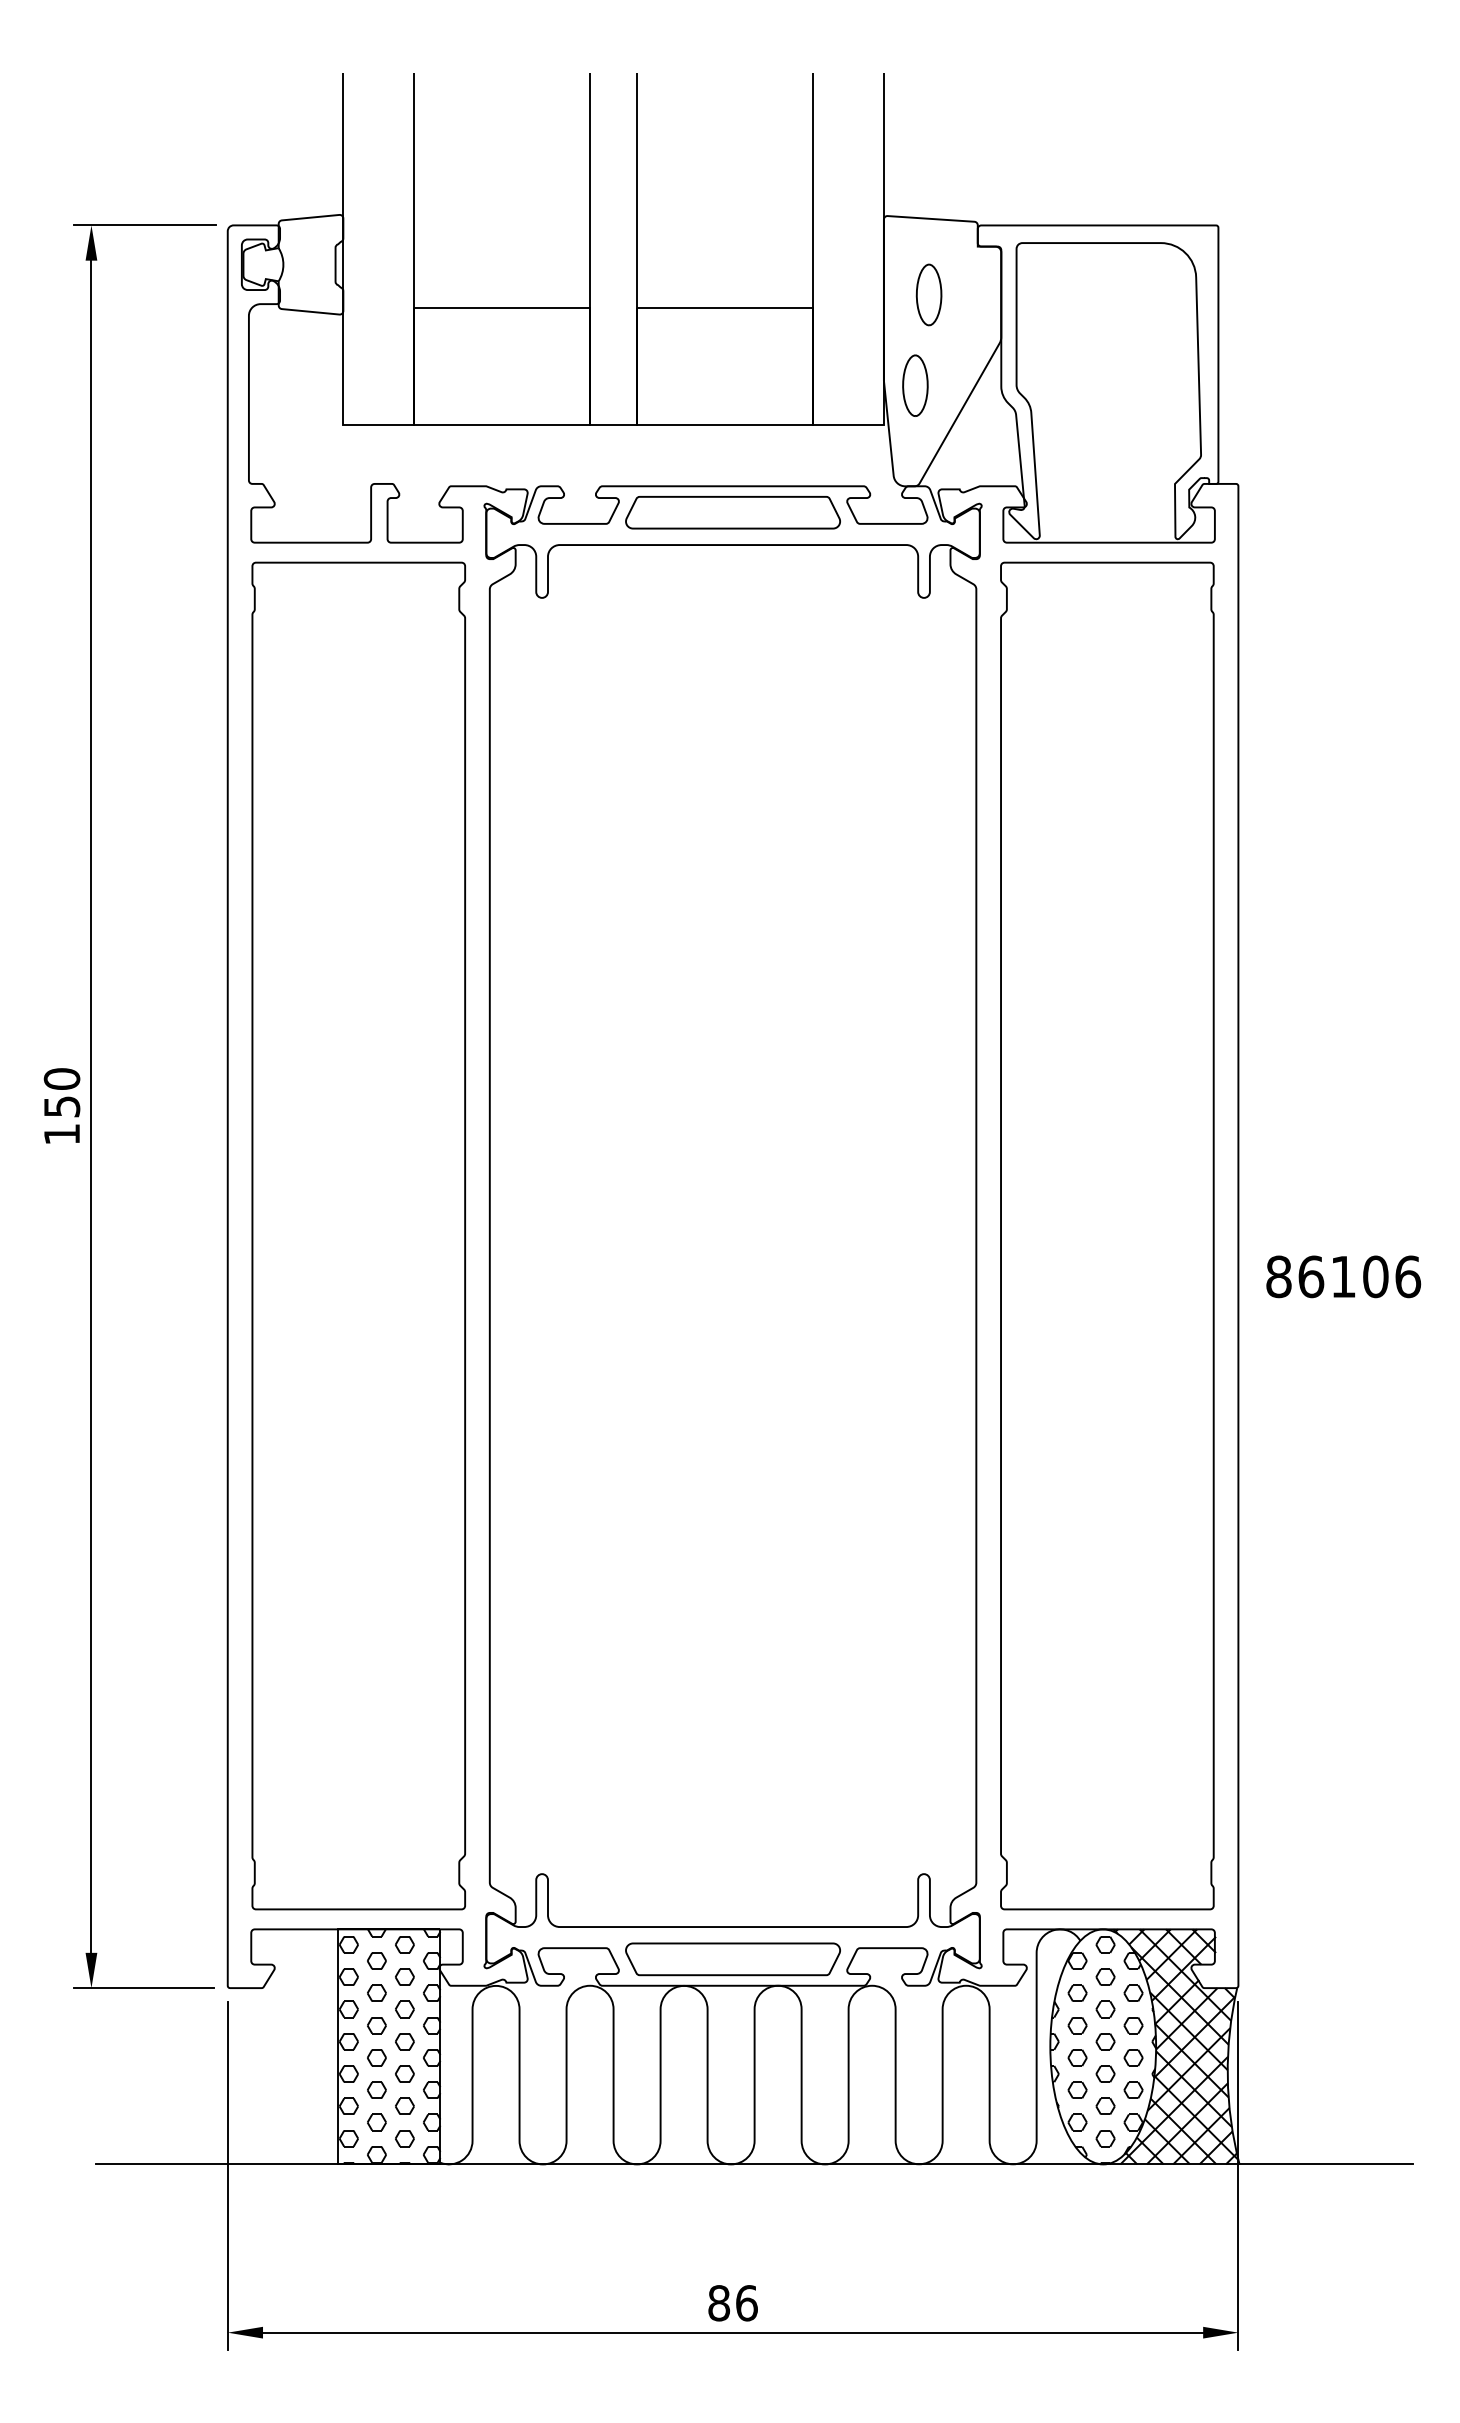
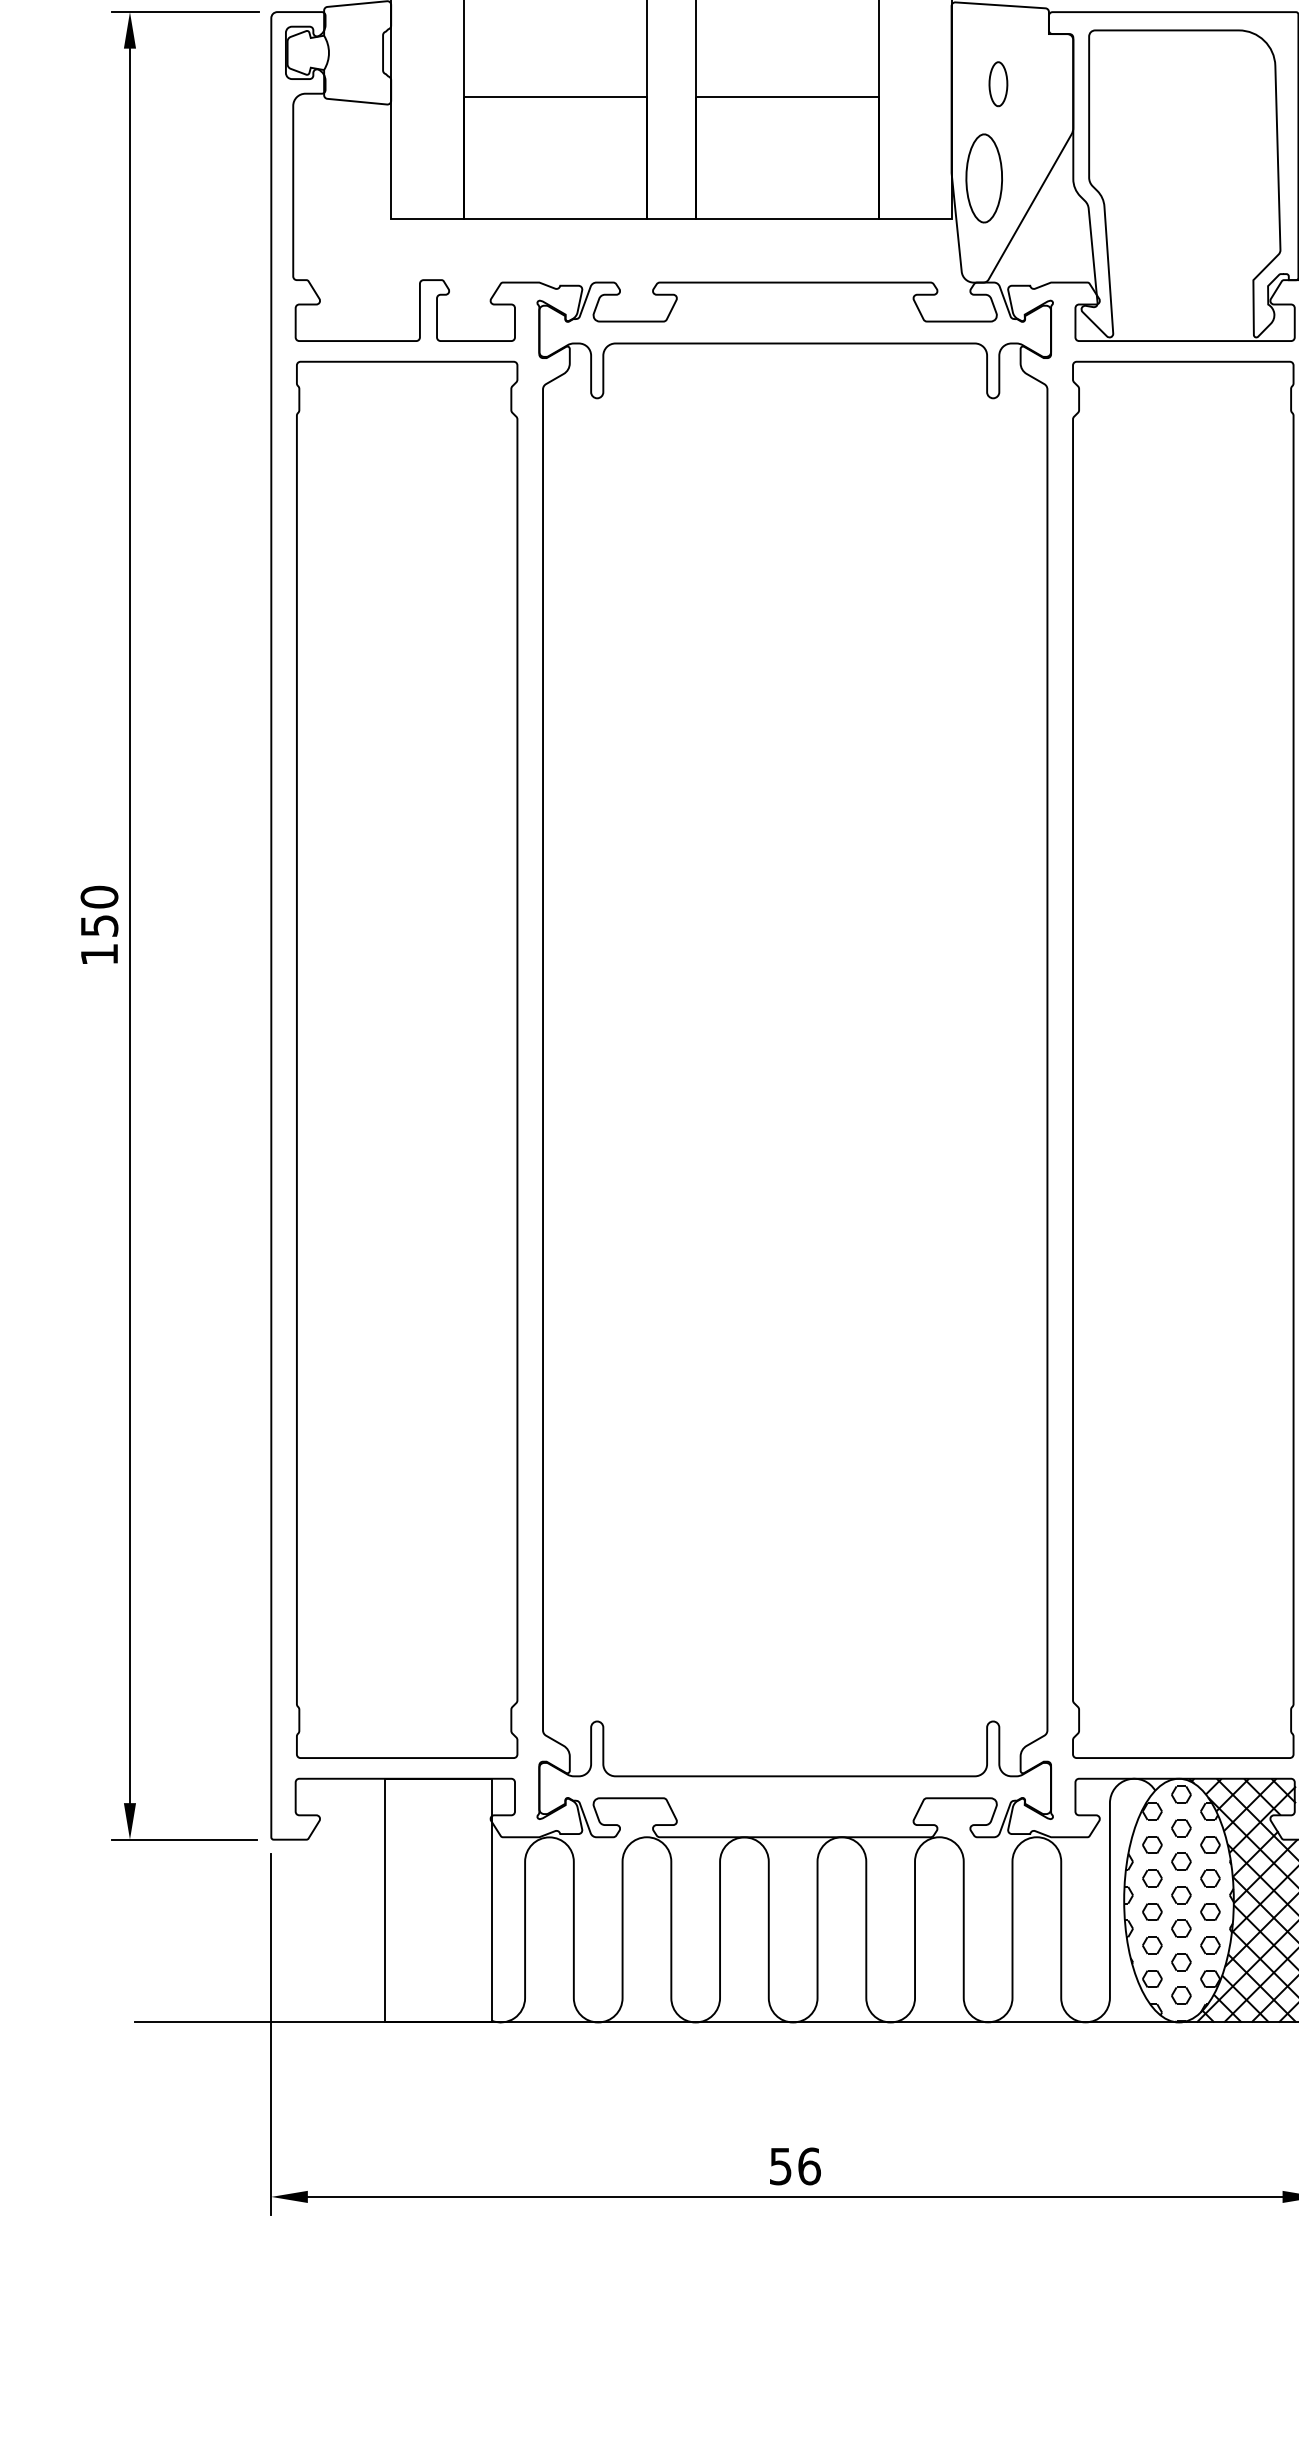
part: (928, 294) -> (997, 83), size x0.7
part: (915, 385) -> (984, 178), size x1.4
curve: (732, 497) -> (794, 294), removed
curve: (732, 1944) -> (794, 1794), removed
hatch: (389, 2046) -> (438, 1900), removed
text: (719, 2303) -> (781, 2166), 86 -> 56

